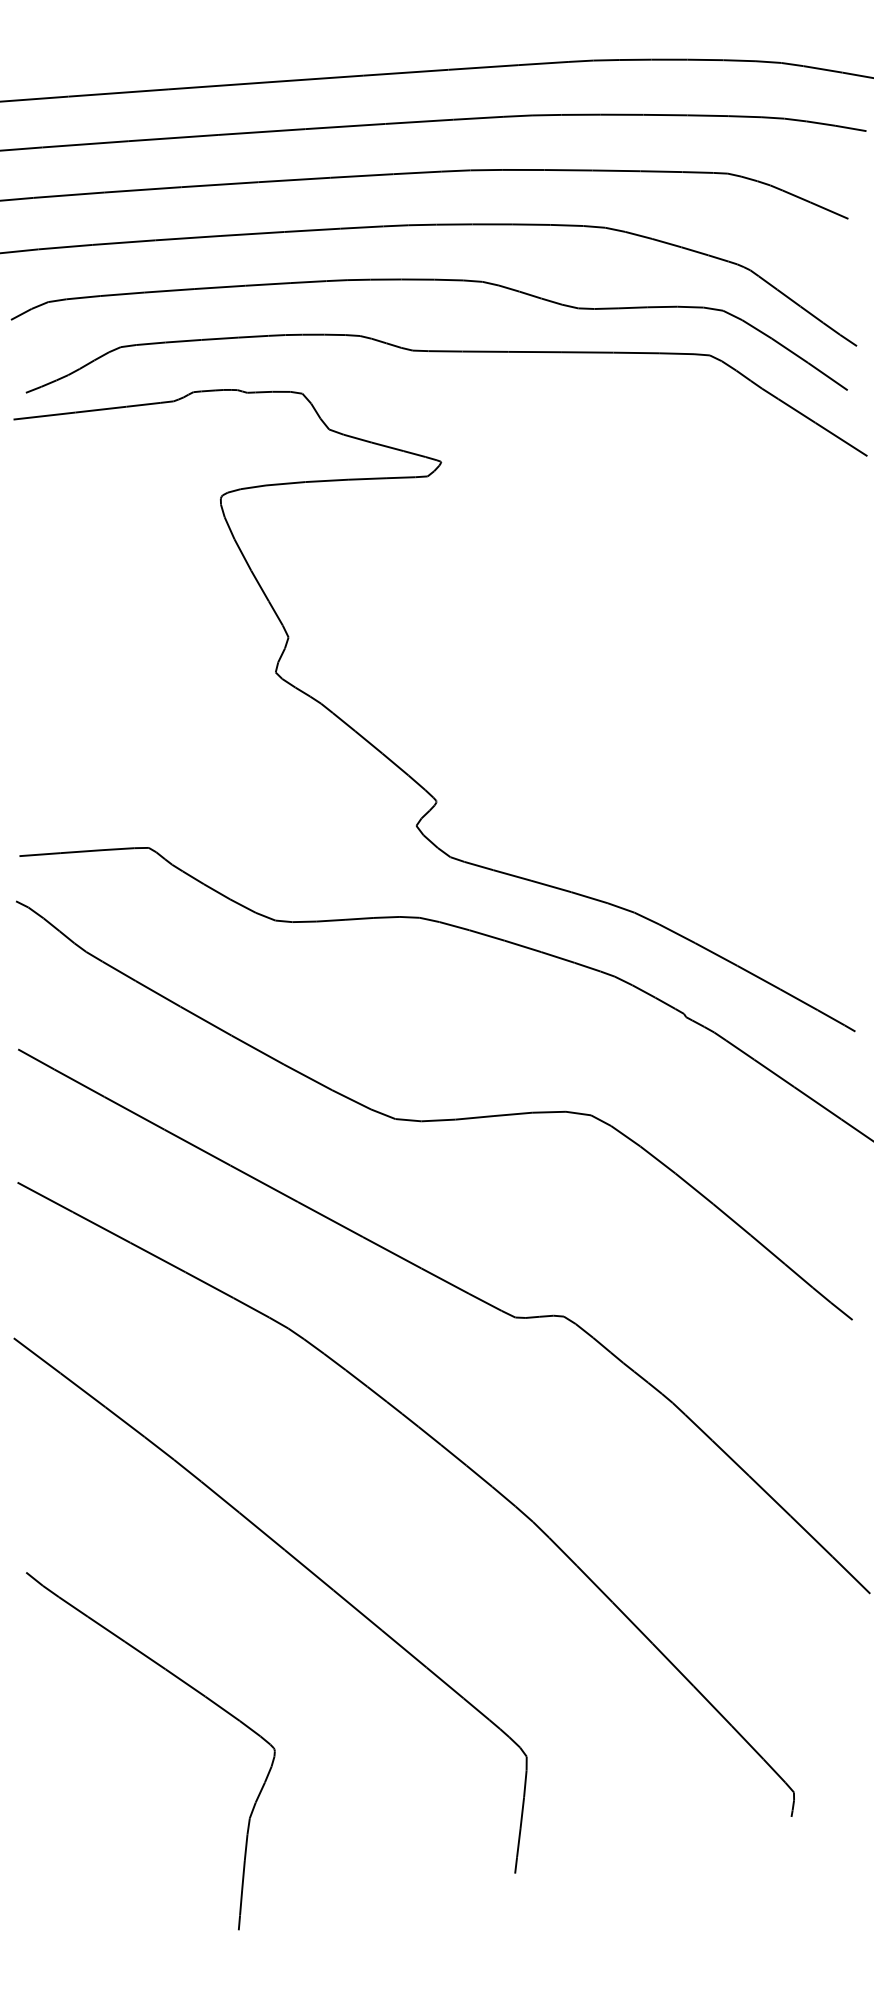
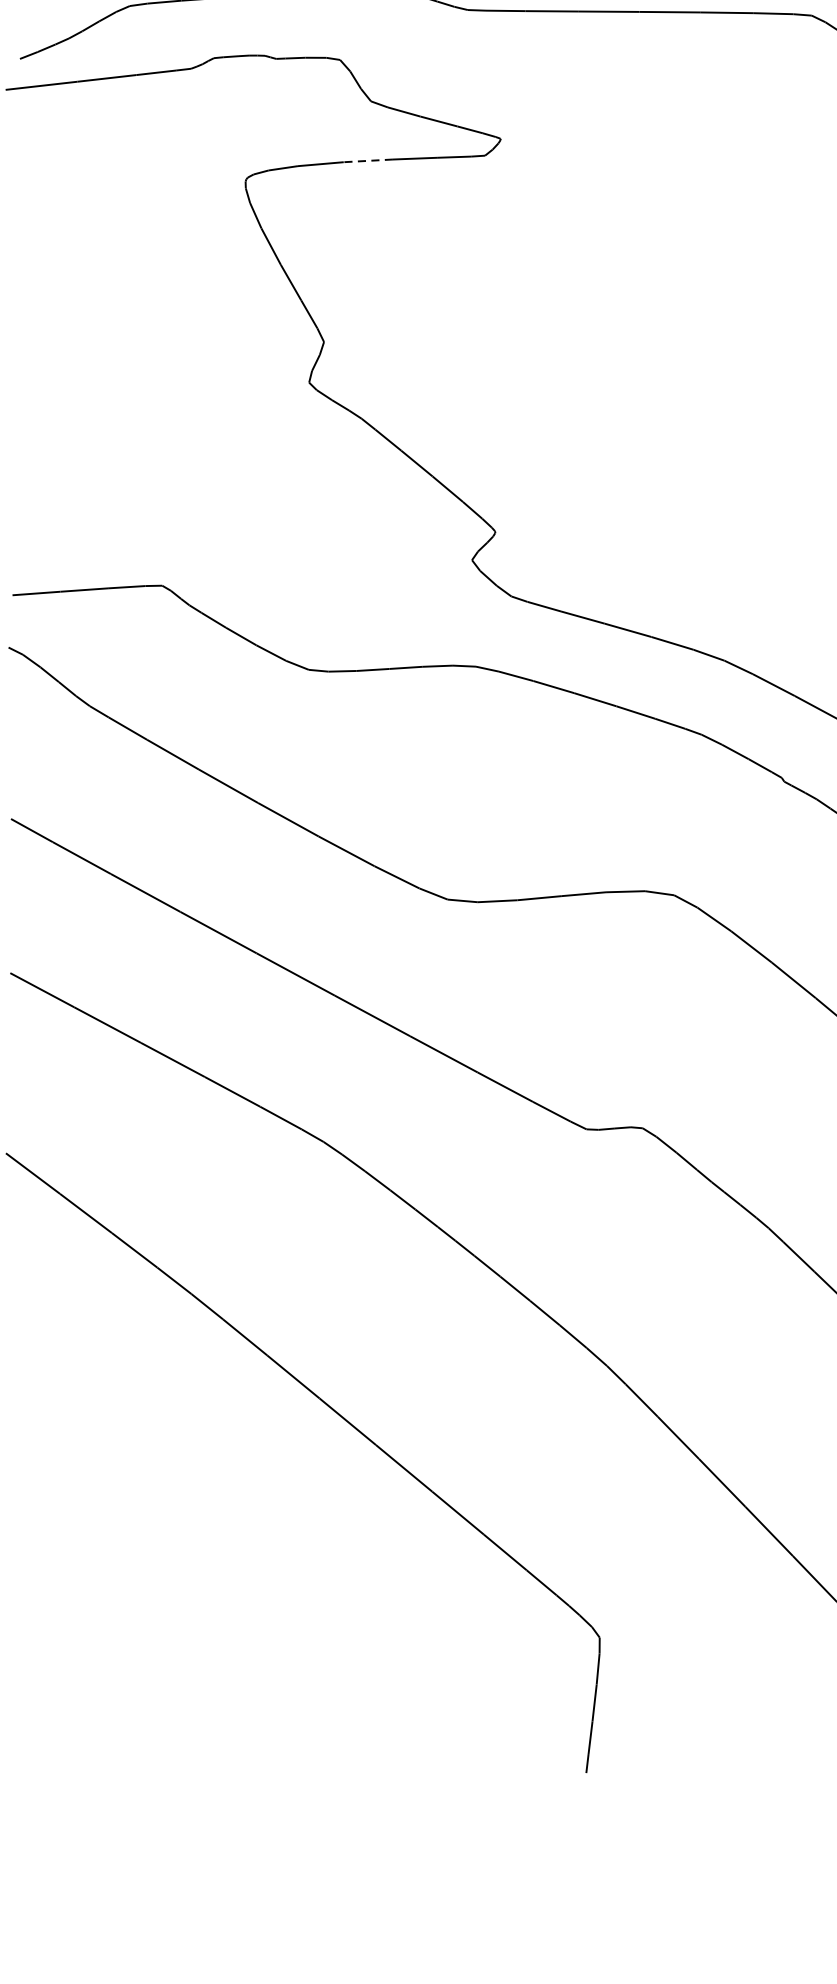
line: (326, 480) -> (367, 160), solid -> dashed
part: (191, 1688) -> (211, 1558), removed

